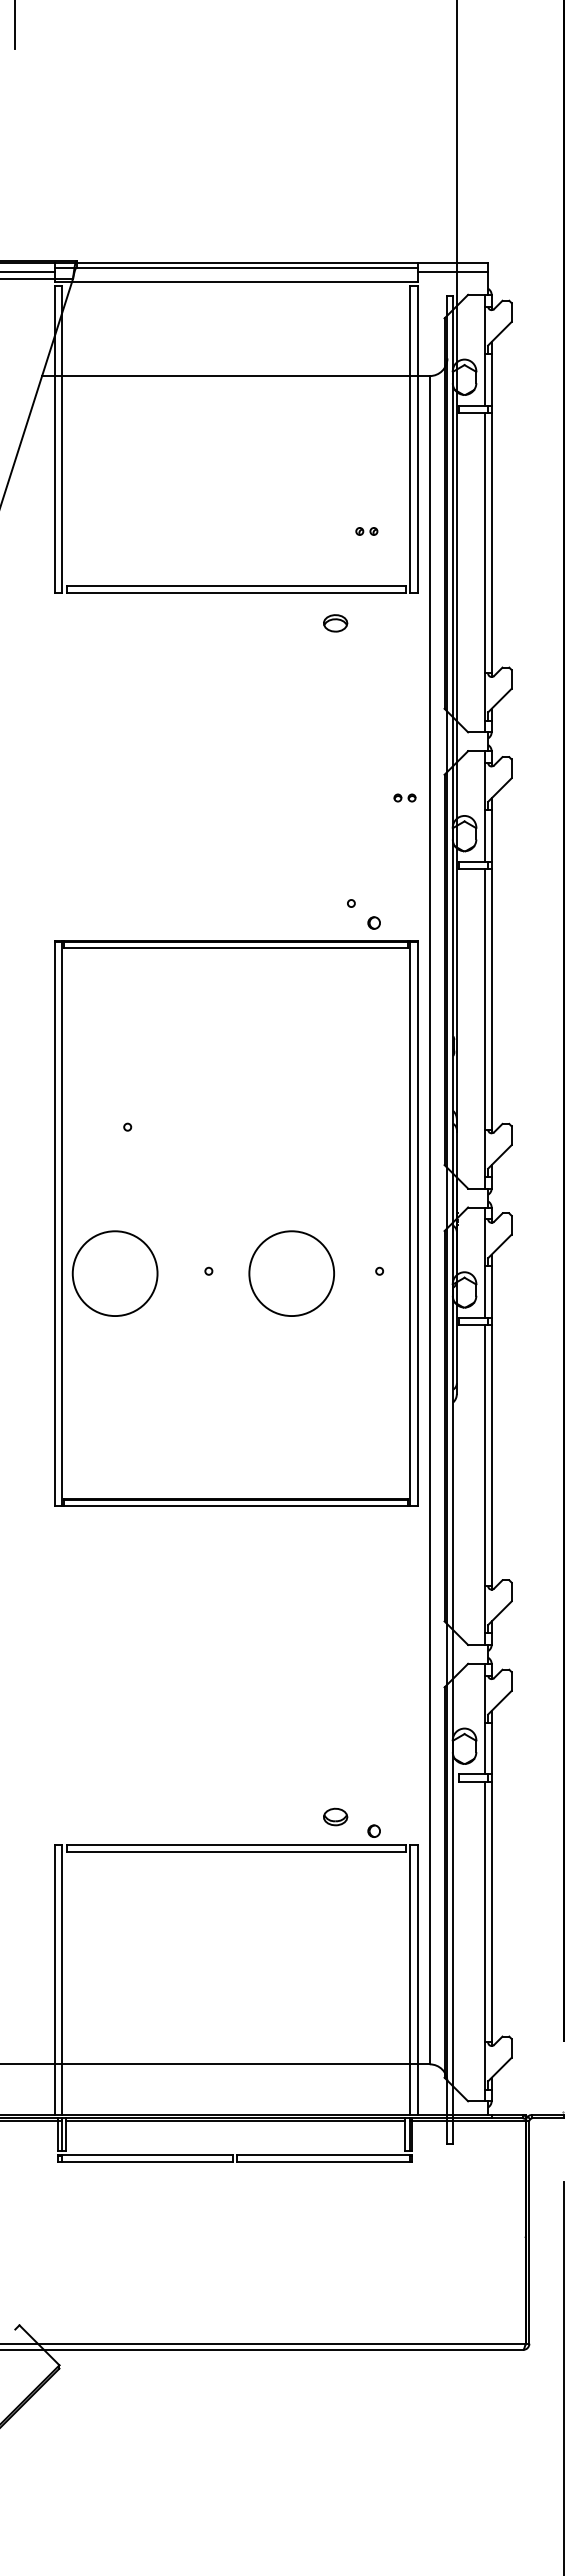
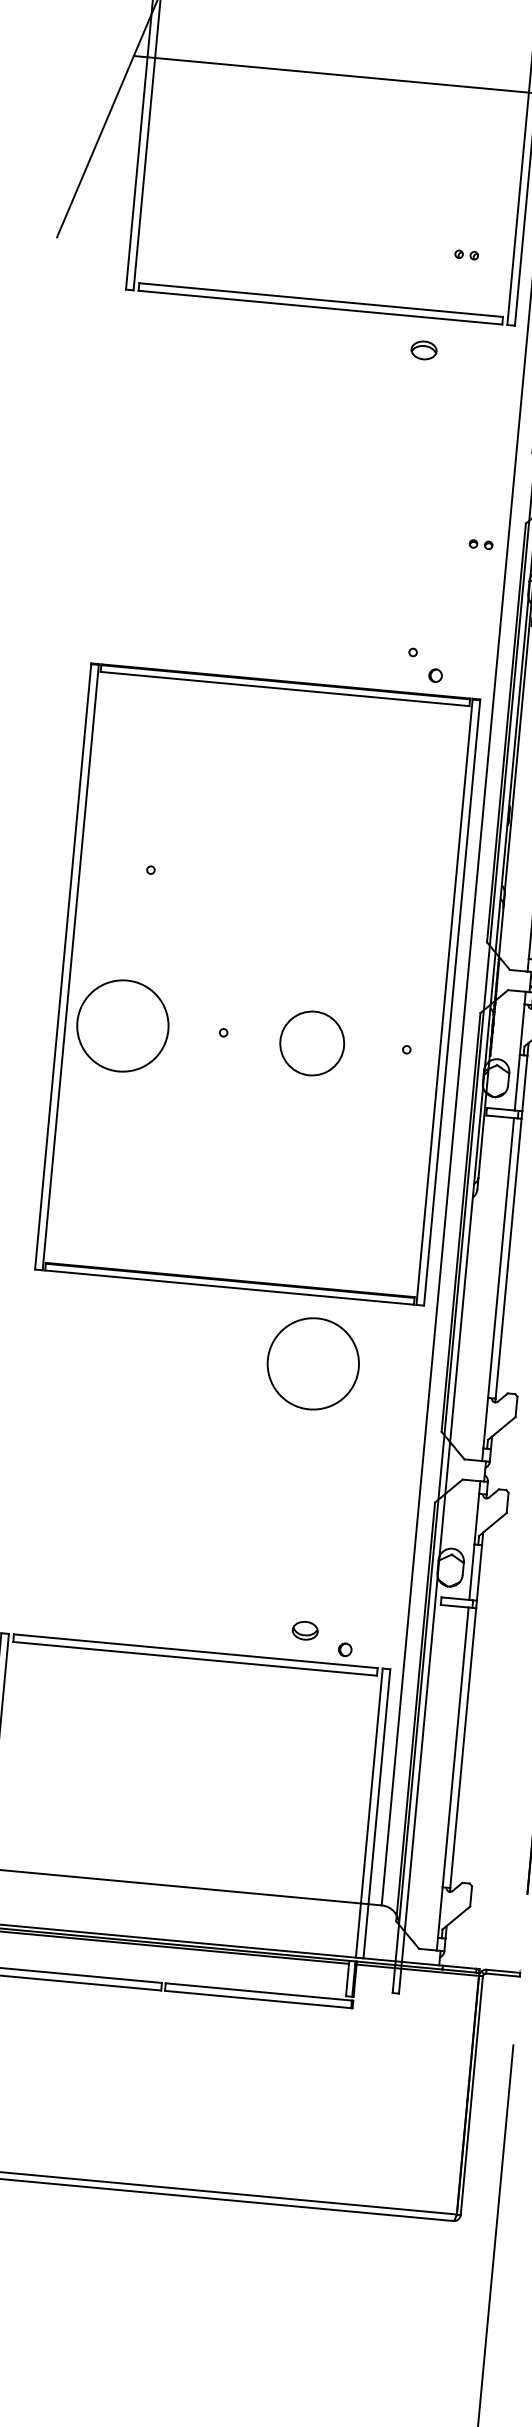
circle: (291, 1273) -> (312, 1043), size x0.7
circle: (319, 1569) -> (312, 1363), added

